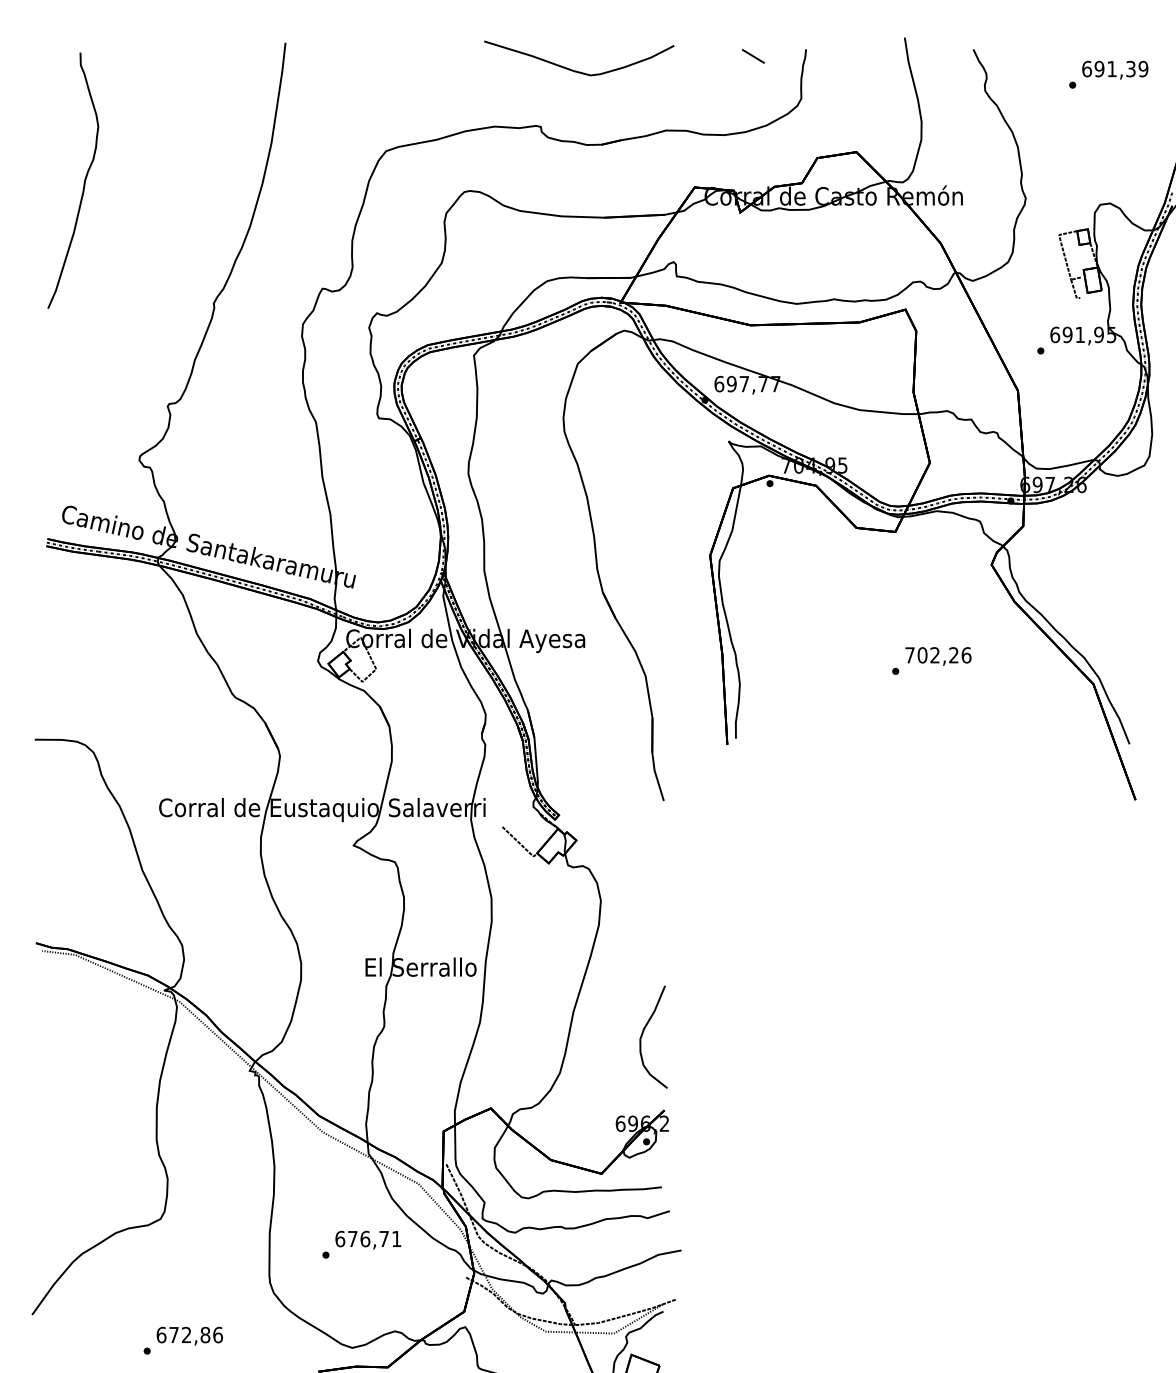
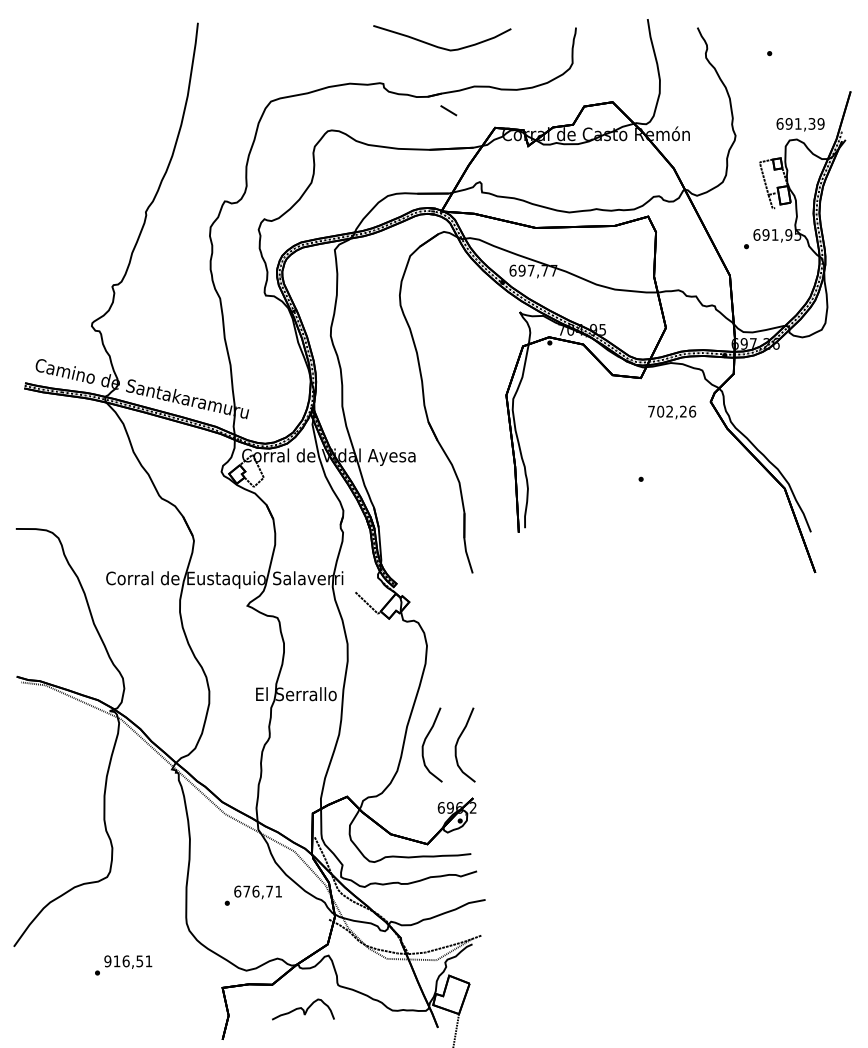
line: (753, 56) -> (448, 110), moved
curve: (575, 69) -> (439, 46), moved
text: (1115, 69) -> (800, 124), moved
curve: (83, 180) -> (51, 122), removed
text: (938, 656) -> (672, 412), moved
curve: (598, 1033) -> (425, 742), added
text: (189, 1335) -> (128, 961), 672,86 -> 916,51

